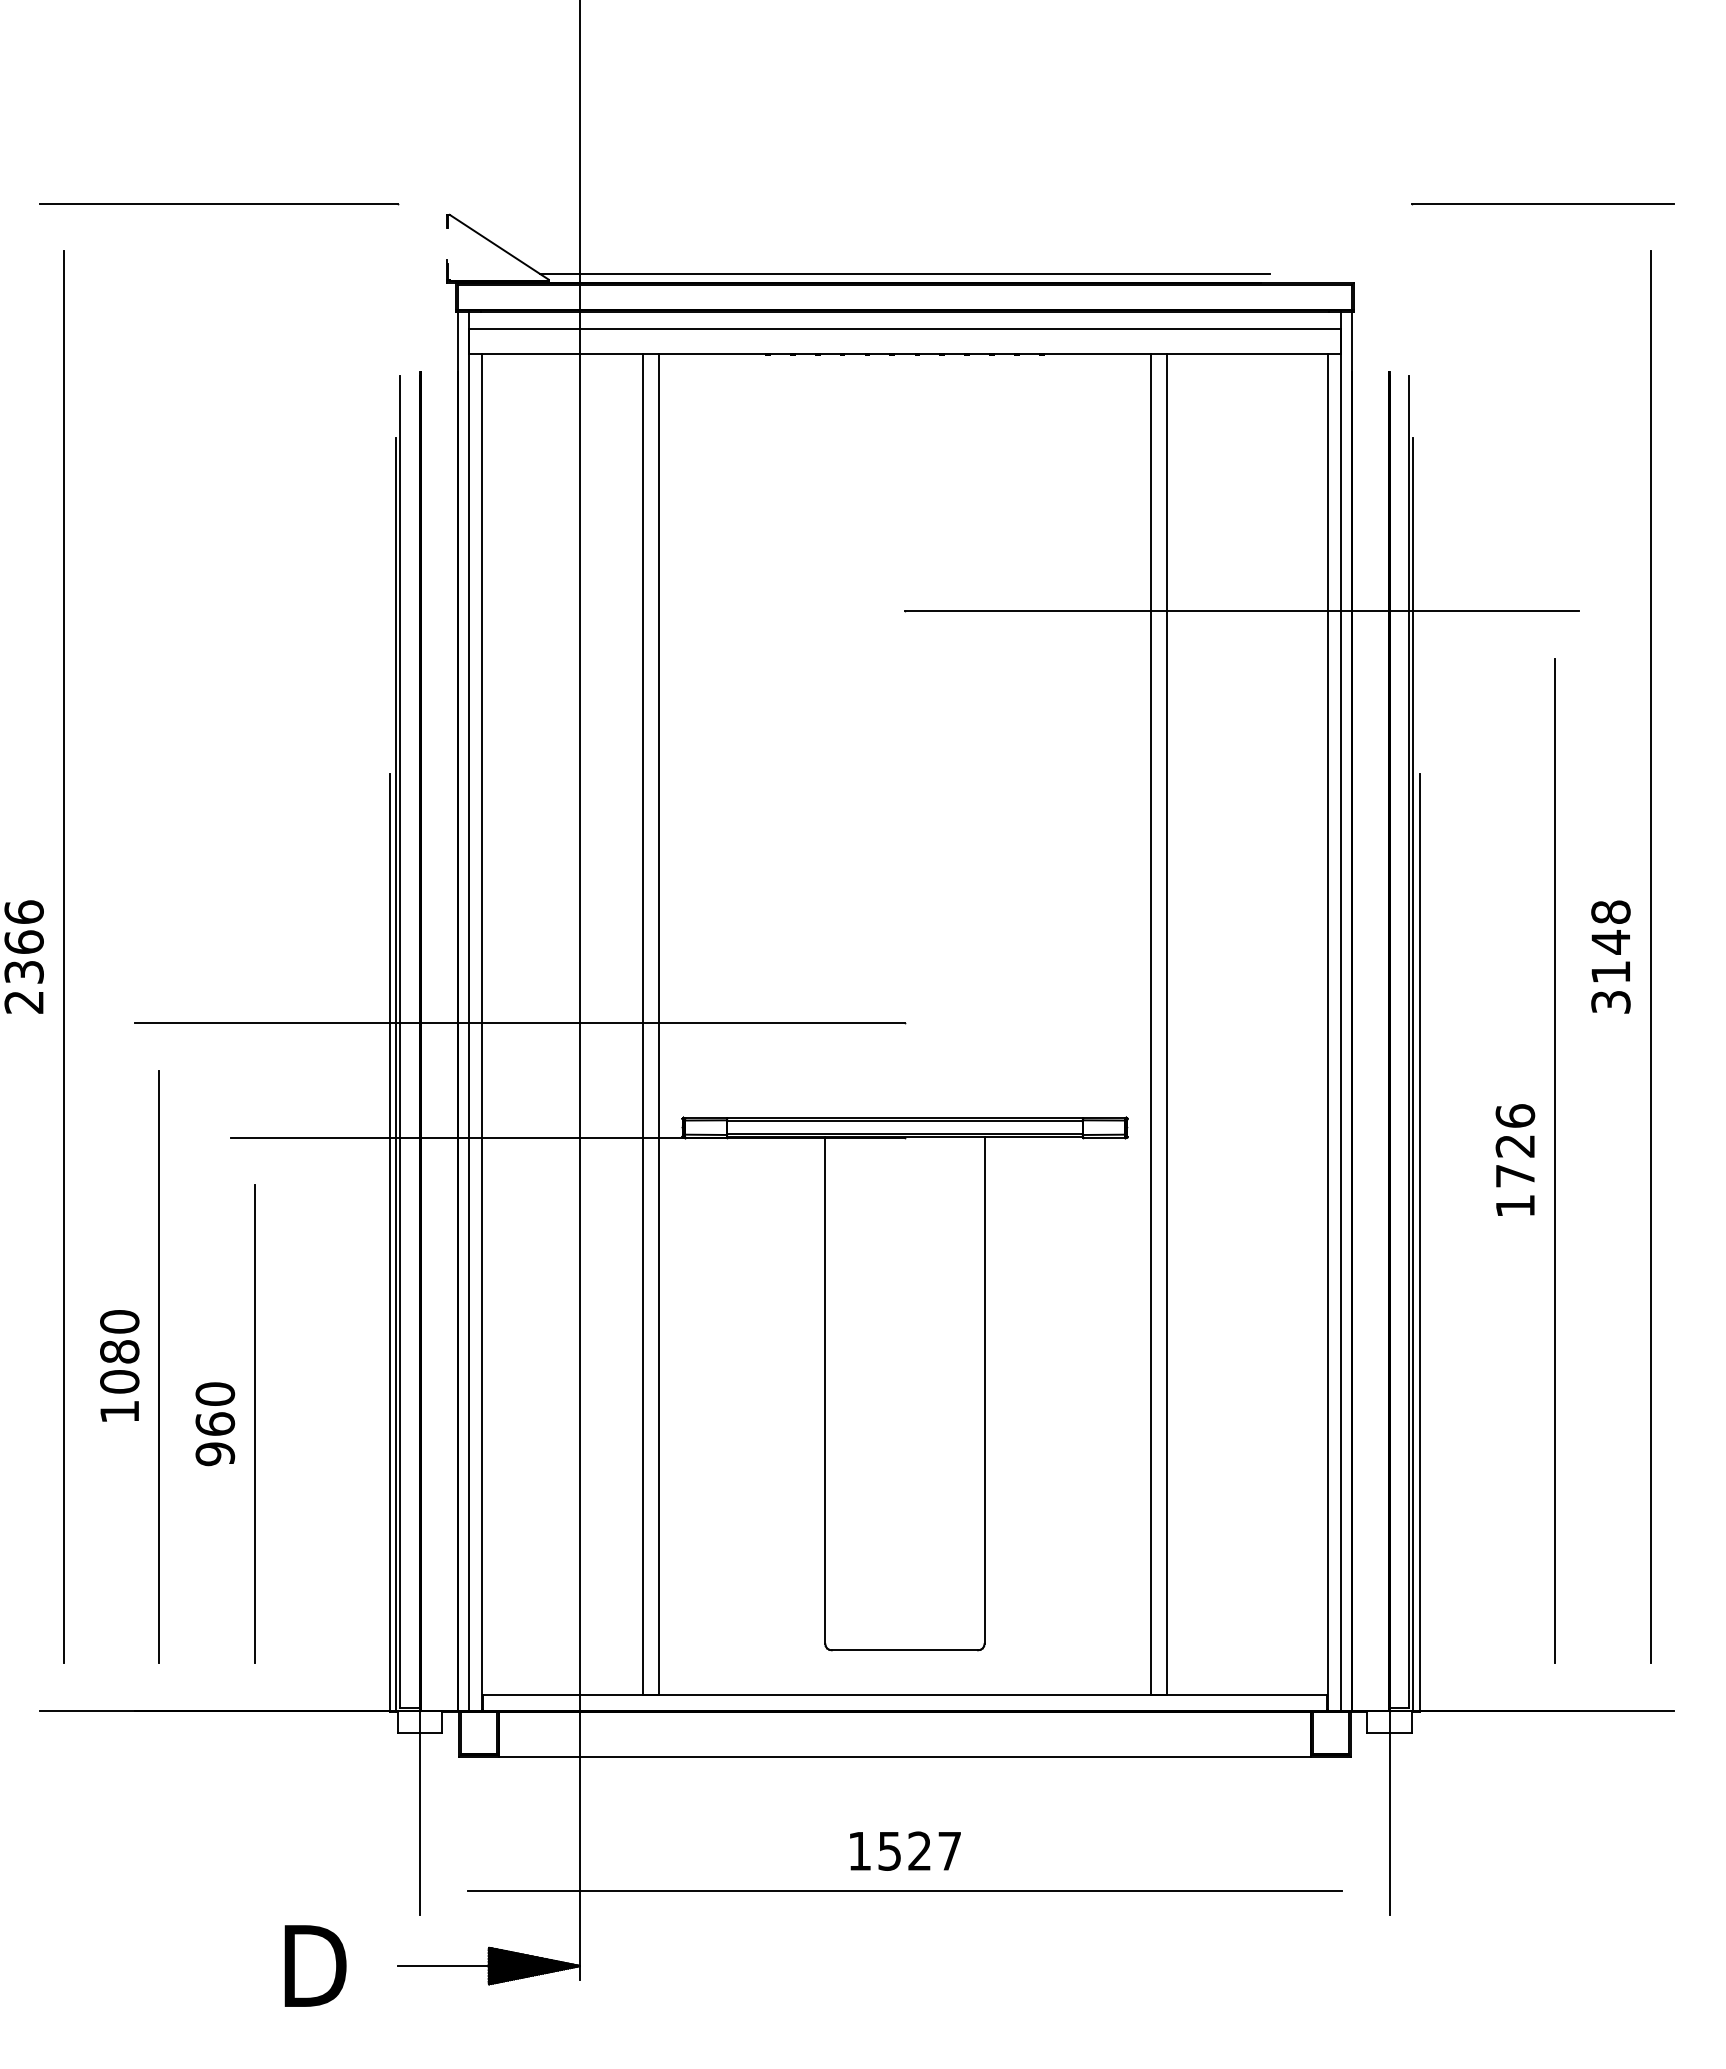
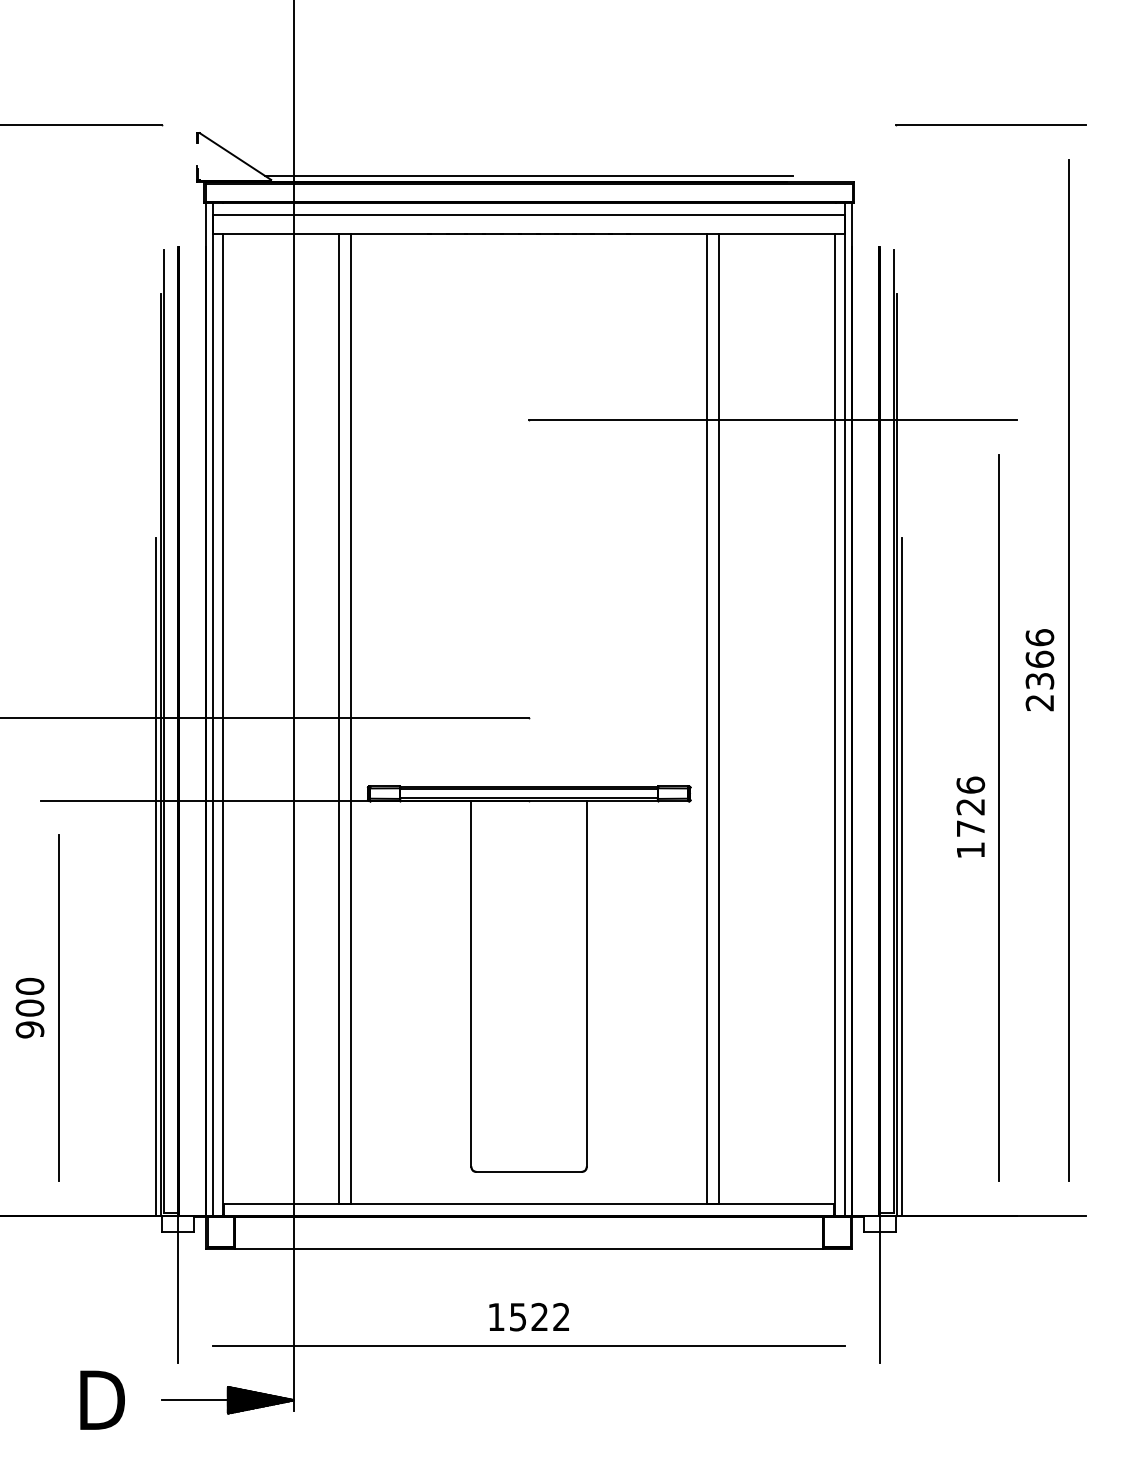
text: (1610, 956) -> (1039, 669), 3148 -> 2366
text: (214, 1423) -> (29, 1007), 960 -> 900
text: (949, 1850) -> (561, 1316), 1527 -> 1522

